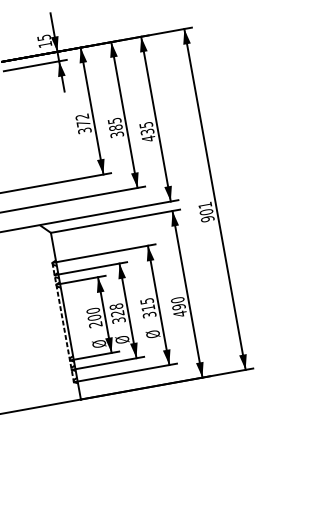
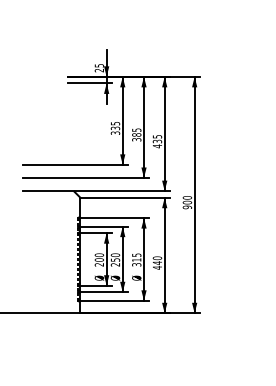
text: (44, 44) -> (98, 70), 15 -> 25
text: (83, 121) -> (115, 126), 372 -> 335
text: (203, 205) -> (186, 197), 901 -> 900
text: (178, 306) -> (157, 262), 490 -> 440
text: (117, 312) -> (115, 259), 328 -> 250

